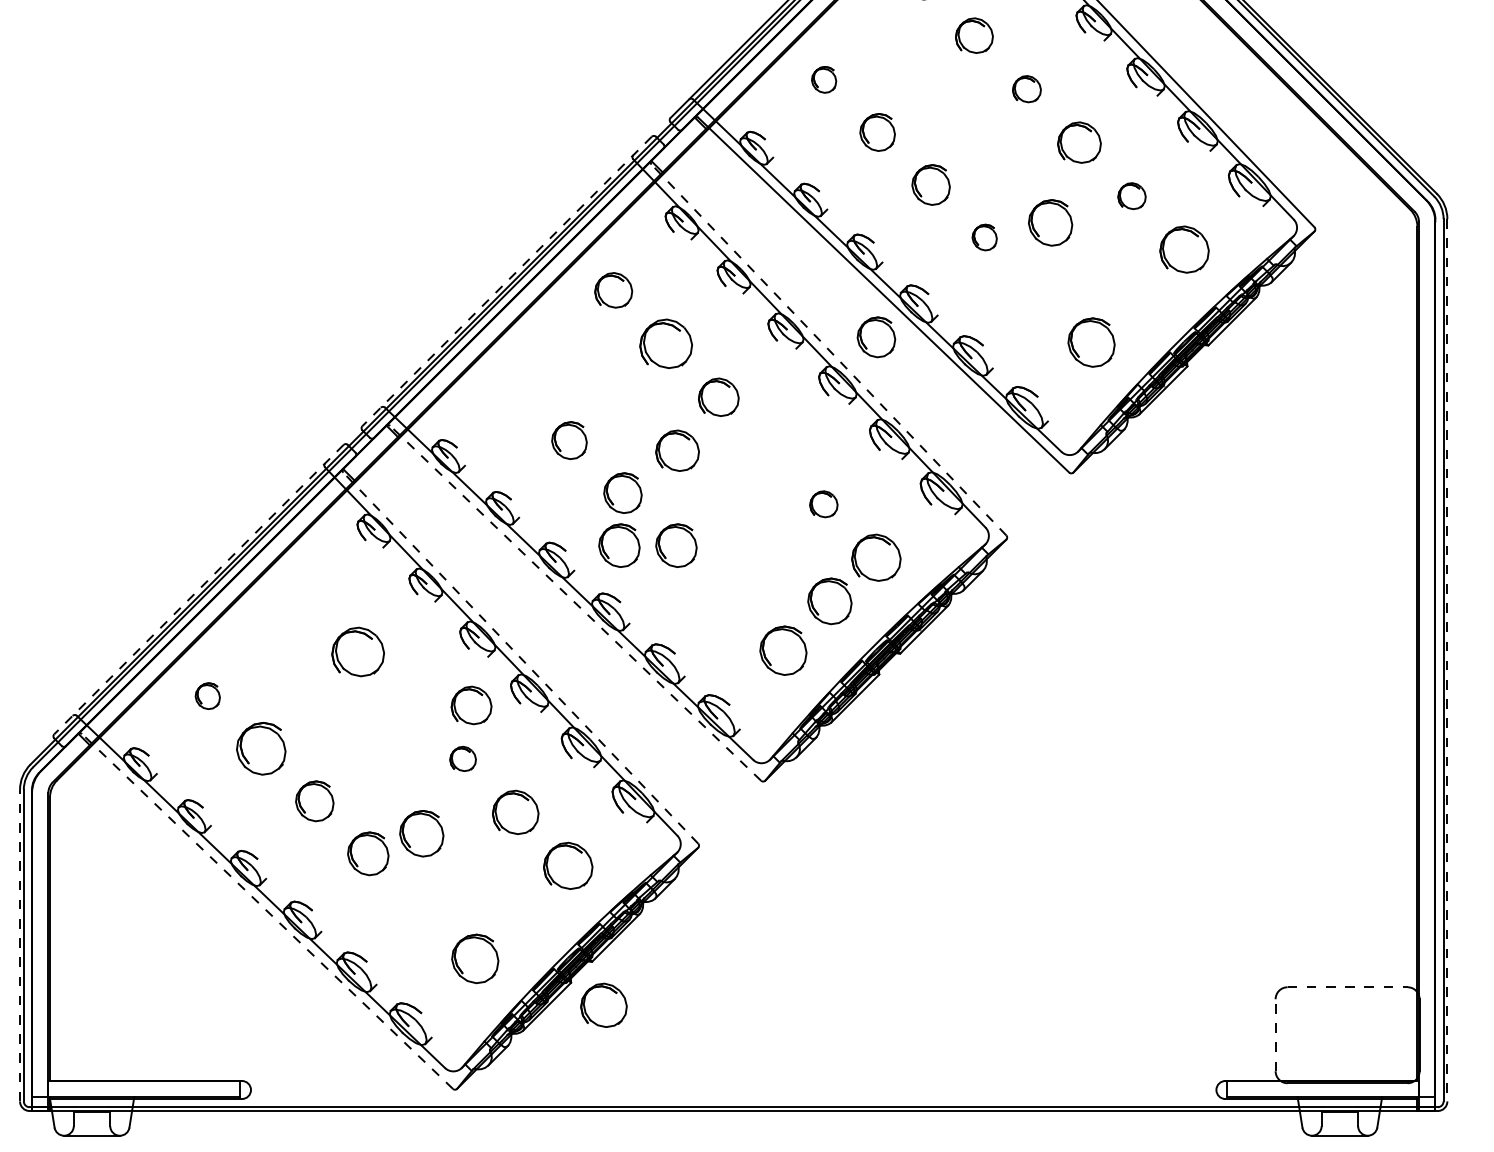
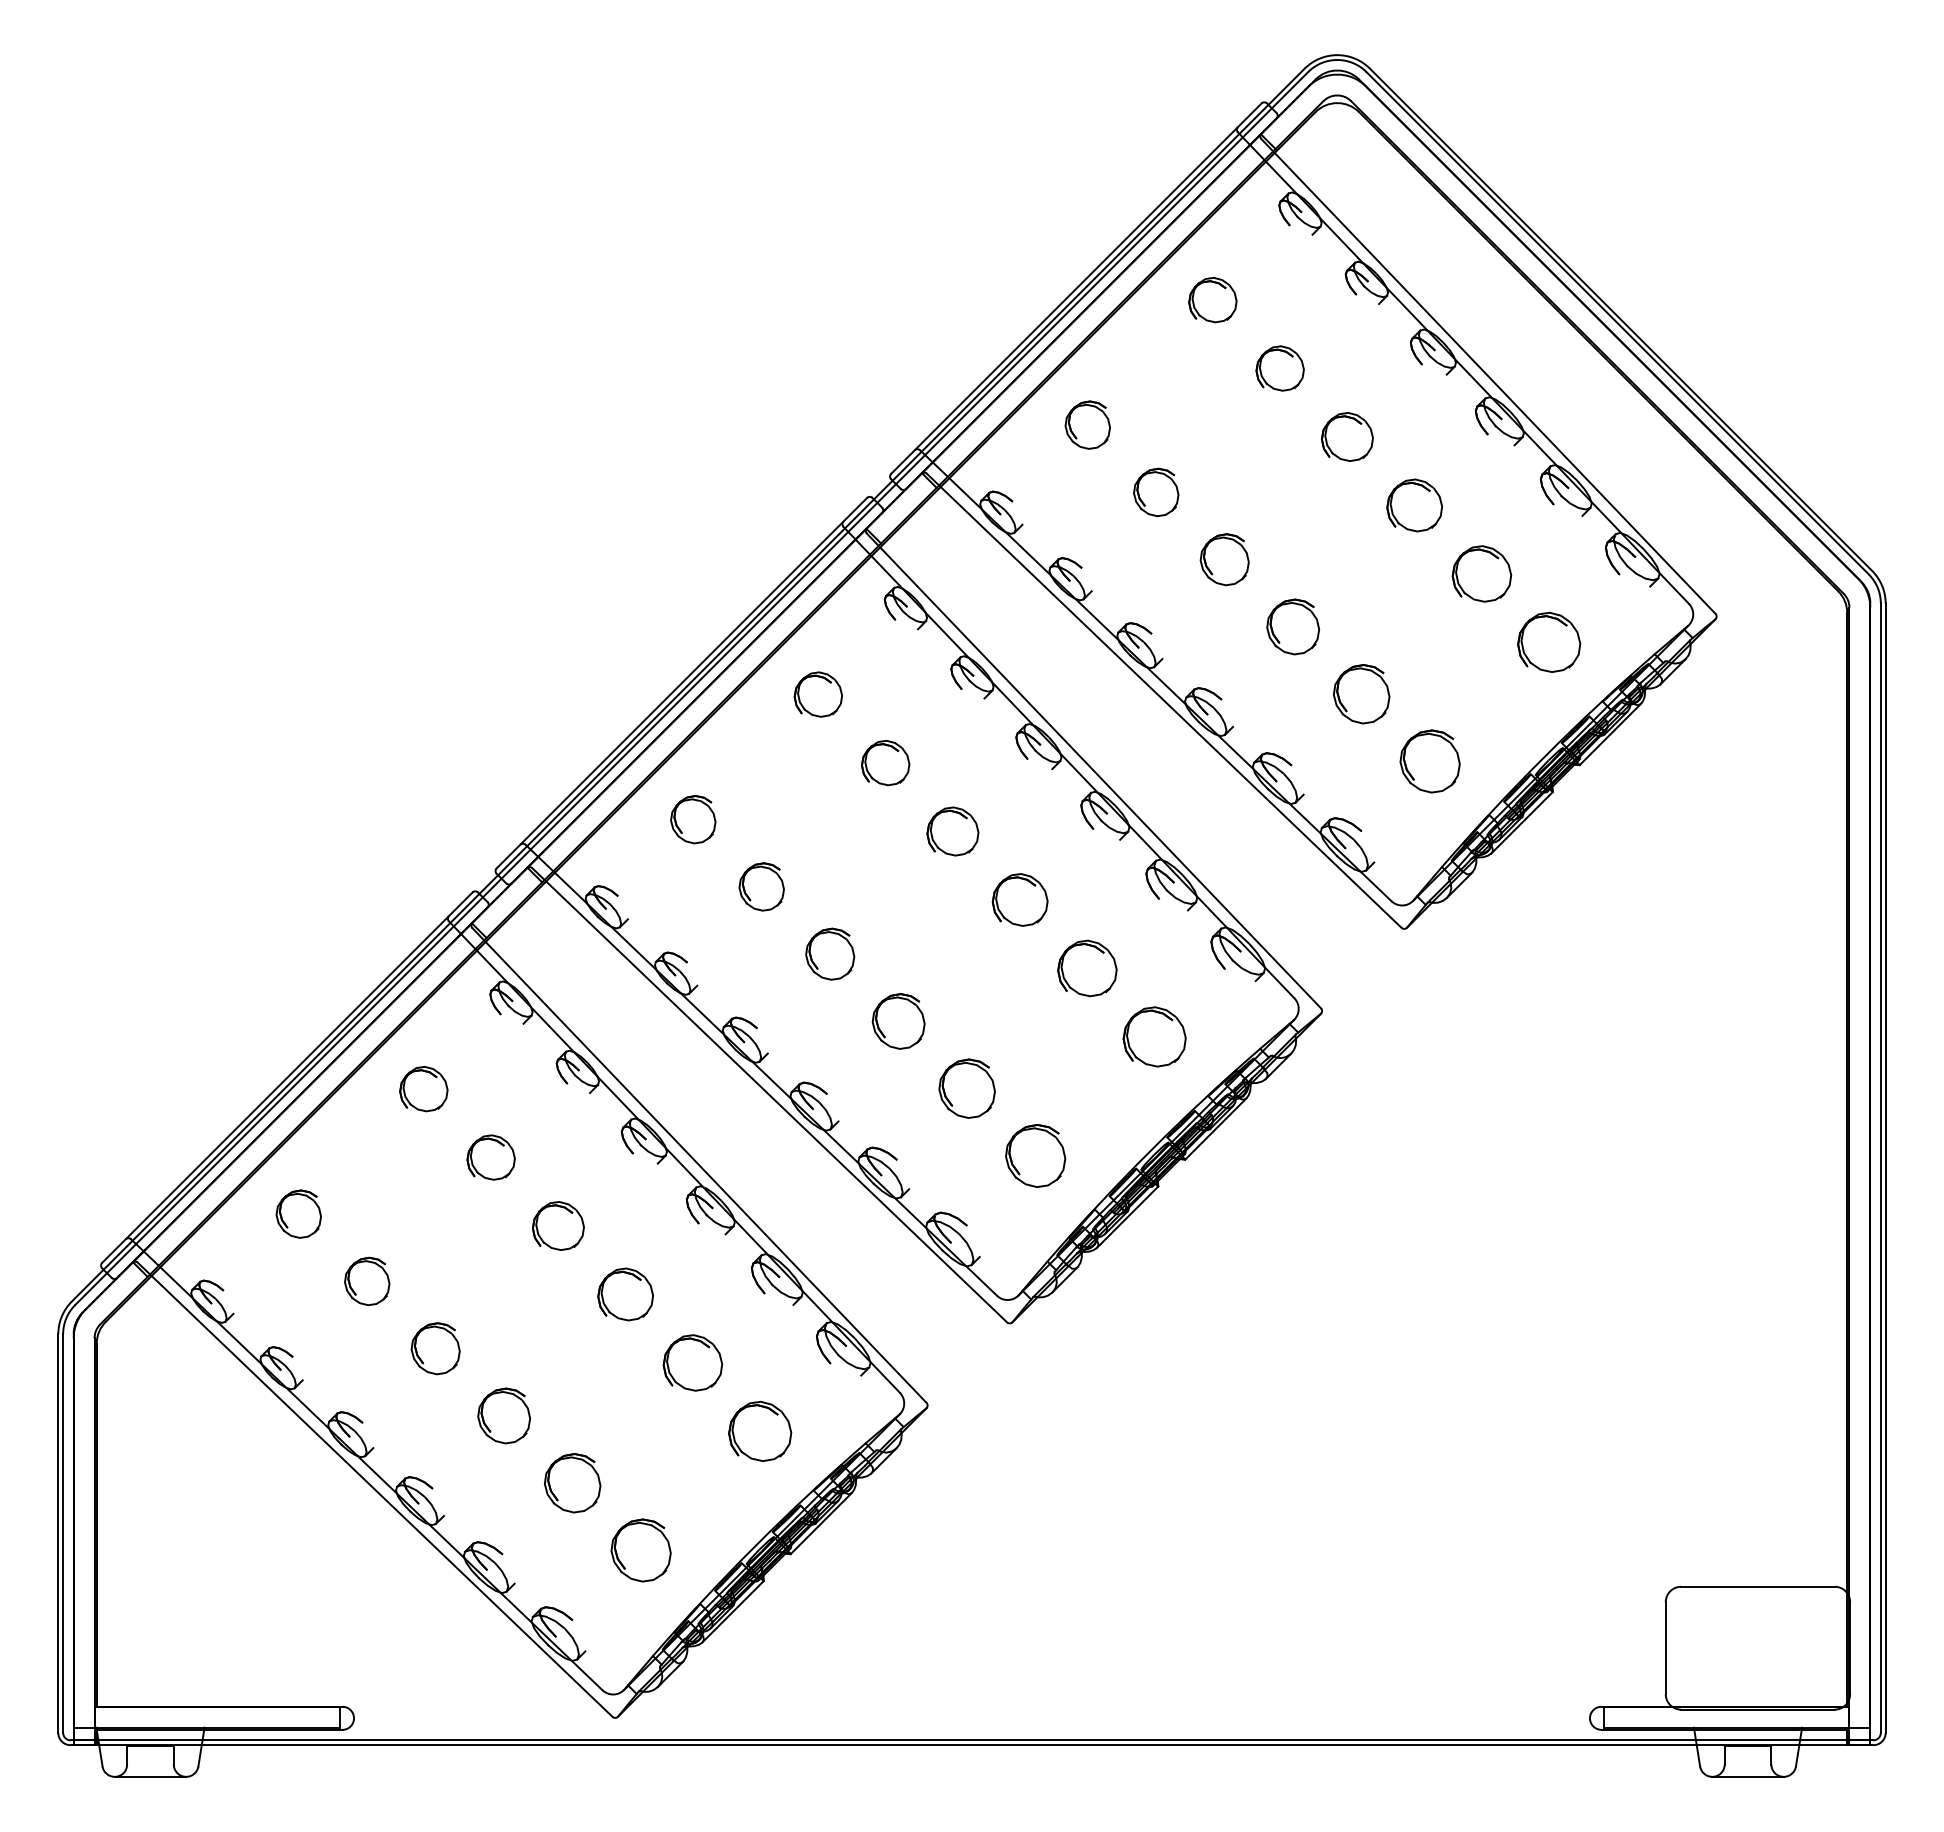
part: (823, 79) -> (1087, 424), size x1.43
part: (1027, 88) -> (1347, 436), size x1.43
part: (1131, 195) -> (1481, 573), size x1.67
part: (1050, 223) -> (1361, 694), moved
part: (984, 237) -> (1293, 626), size x1.67
line: (506, 281) -> (681, 683), dashed -> solid
part: (876, 337) -> (1154, 754), removed
part: (666, 343) -> (885, 762), size x0.71
line: (828, 349) -> (1093, 770), dashed -> solid
part: (516, 387) -> (693, 819), added
part: (677, 450) -> (1019, 899), moved
part: (823, 504) -> (1087, 968), size x1.67
part: (619, 545) -> (825, 1021), removed
line: (199, 589) -> (287, 1077), dashed -> solid
part: (305, 598) -> (423, 1089), added
part: (829, 601) -> (966, 1088), moved
line: (575, 603) -> (769, 1095), dashed -> solid
part: (357, 651) -> (490, 1157), size x0.71
line: (520, 658) -> (699, 1165), dashed -> solid
line: (1447, 660) -> (1885, 1168), dashed -> solid
part: (207, 695) -> (298, 1213), size x1.43
part: (471, 705) -> (558, 1225), moved
part: (261, 748) -> (367, 1281), size x0.71
part: (463, 758) -> (625, 1294), size x1.67
part: (421, 833) -> (572, 1483), moved
line: (267, 911) -> (375, 1489), dashed -> solid
line: (20, 945) -> (58, 1533), dashed -> solid
line: (1347, 987) -> (1757, 1586), dashed -> solid
part: (603, 1005) -> (805, 1609), removed
line: (1275, 1034) -> (1665, 1647), dashed -> solid

